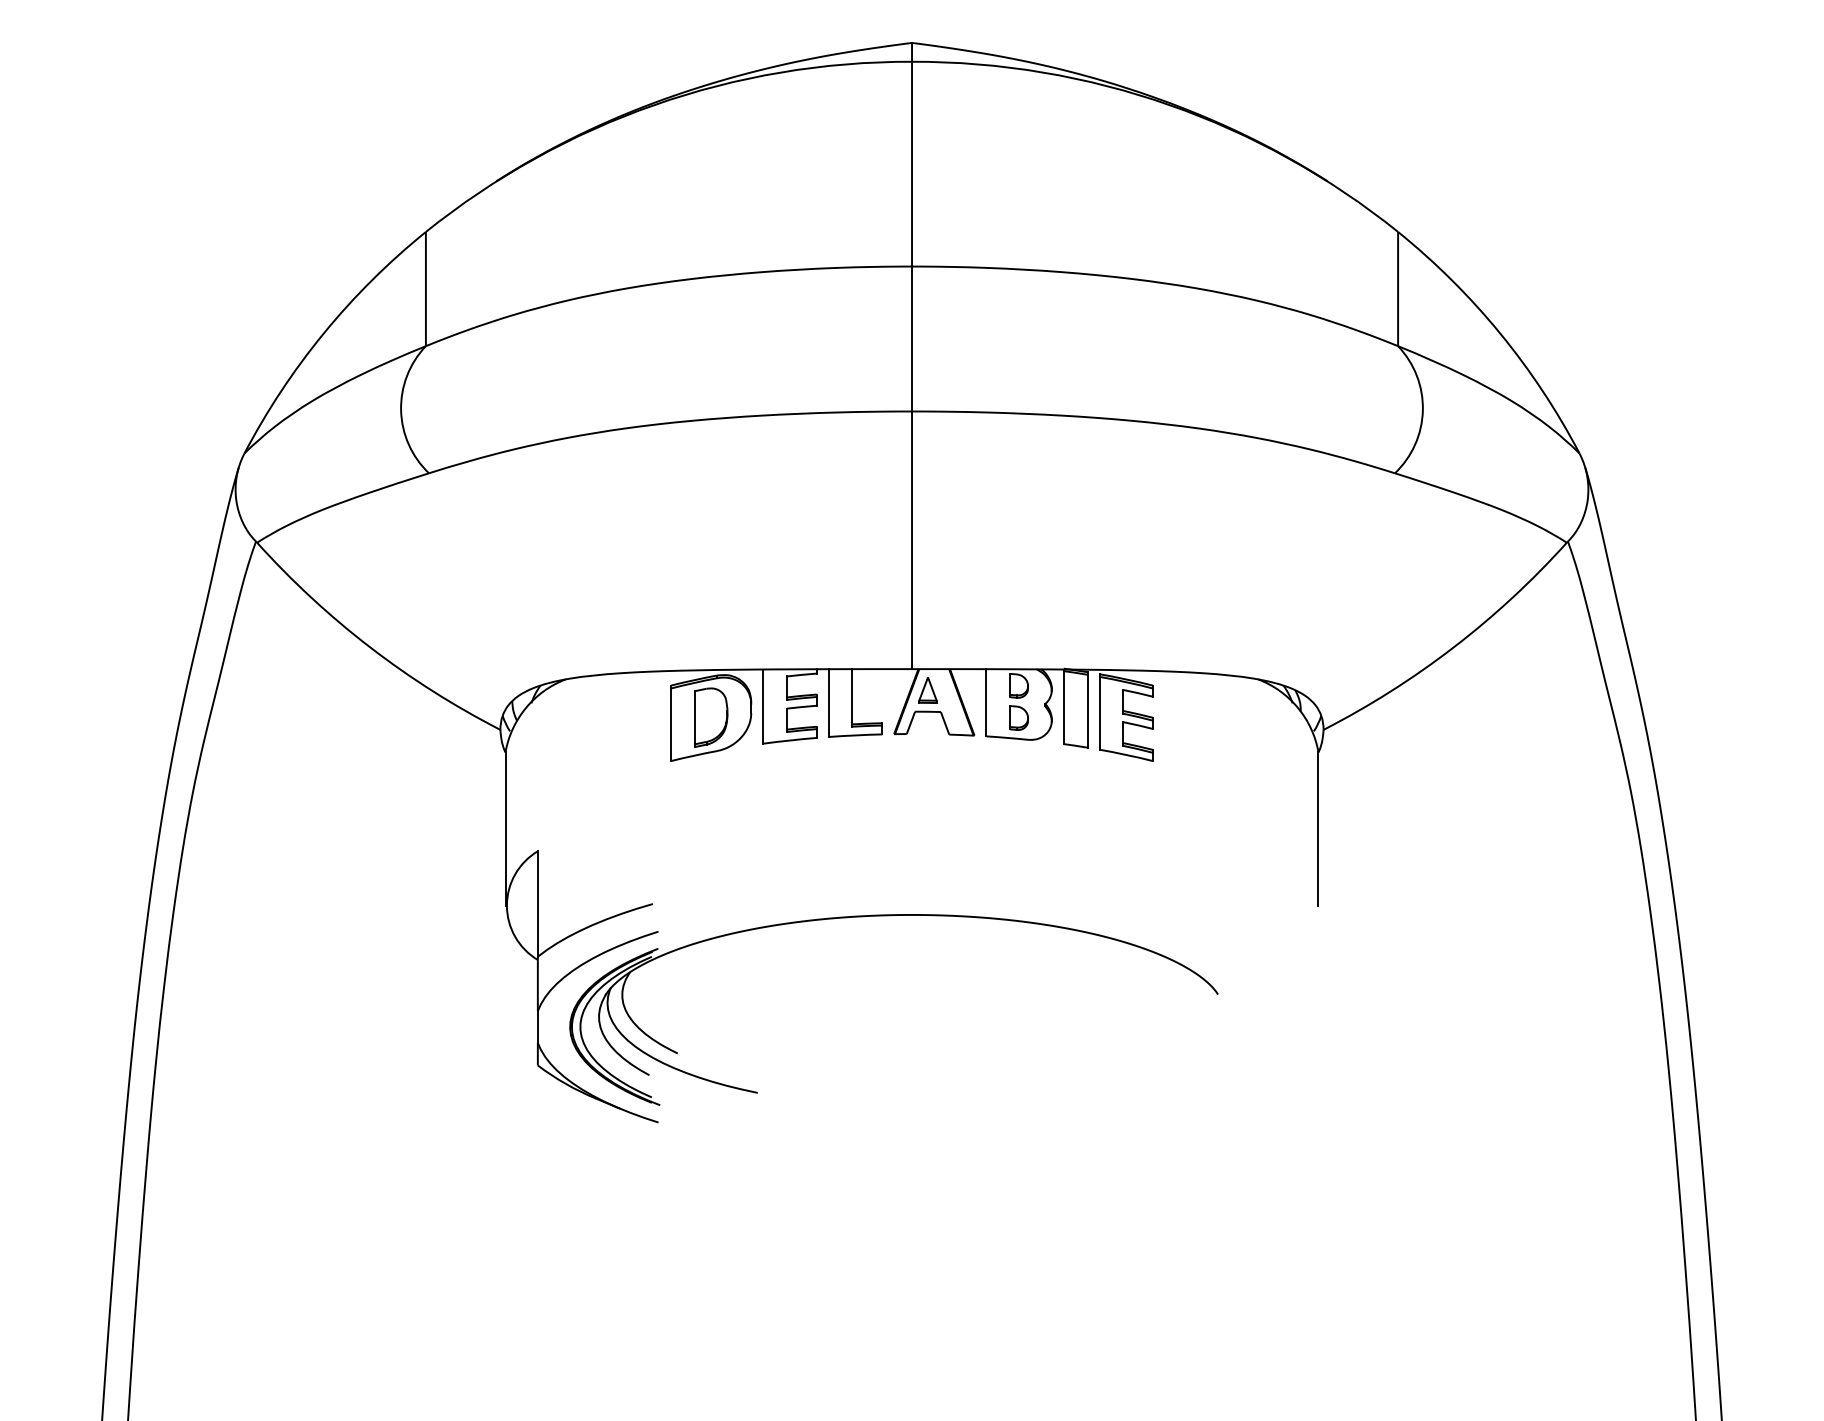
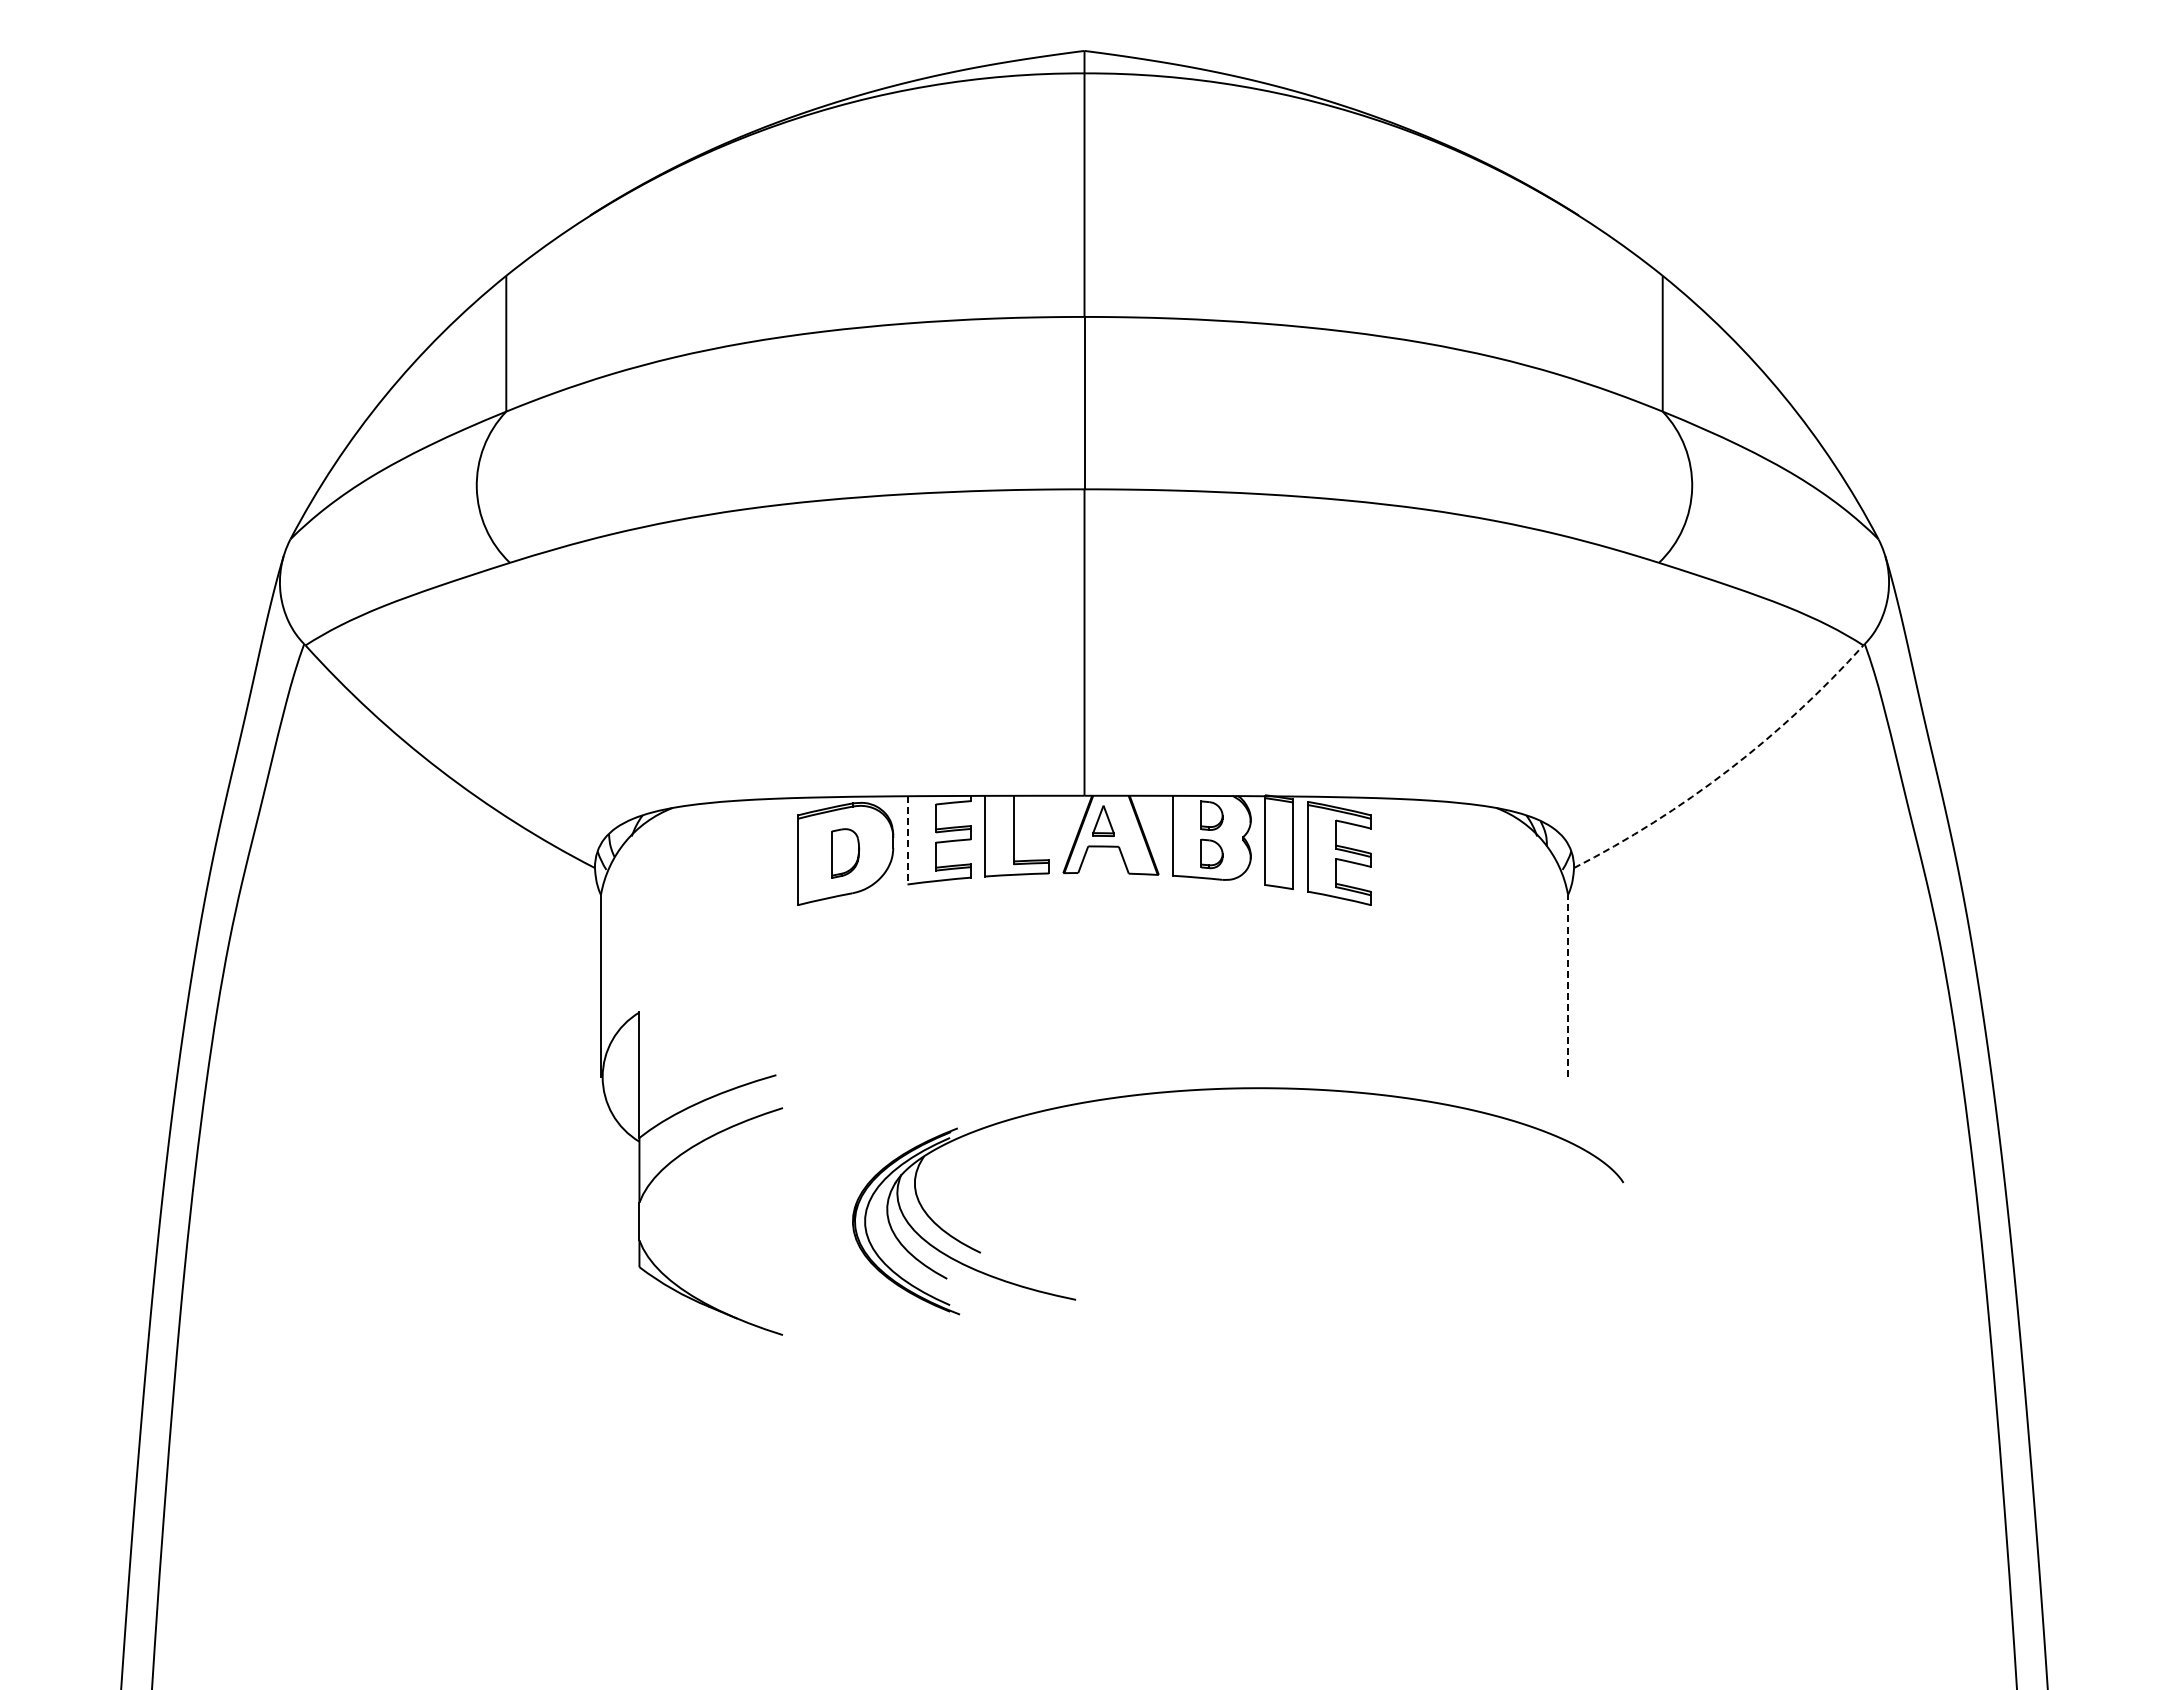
arc: (1453, 647) -> (1728, 769), solid -> dashed
line: (763, 706) -> (907, 840), solid -> dashed
part: (711, 717) -> (845, 853), size x0.7
line: (1318, 828) -> (1568, 985), solid -> dashed
part: (894, 916) -> (1238, 1089), moved

